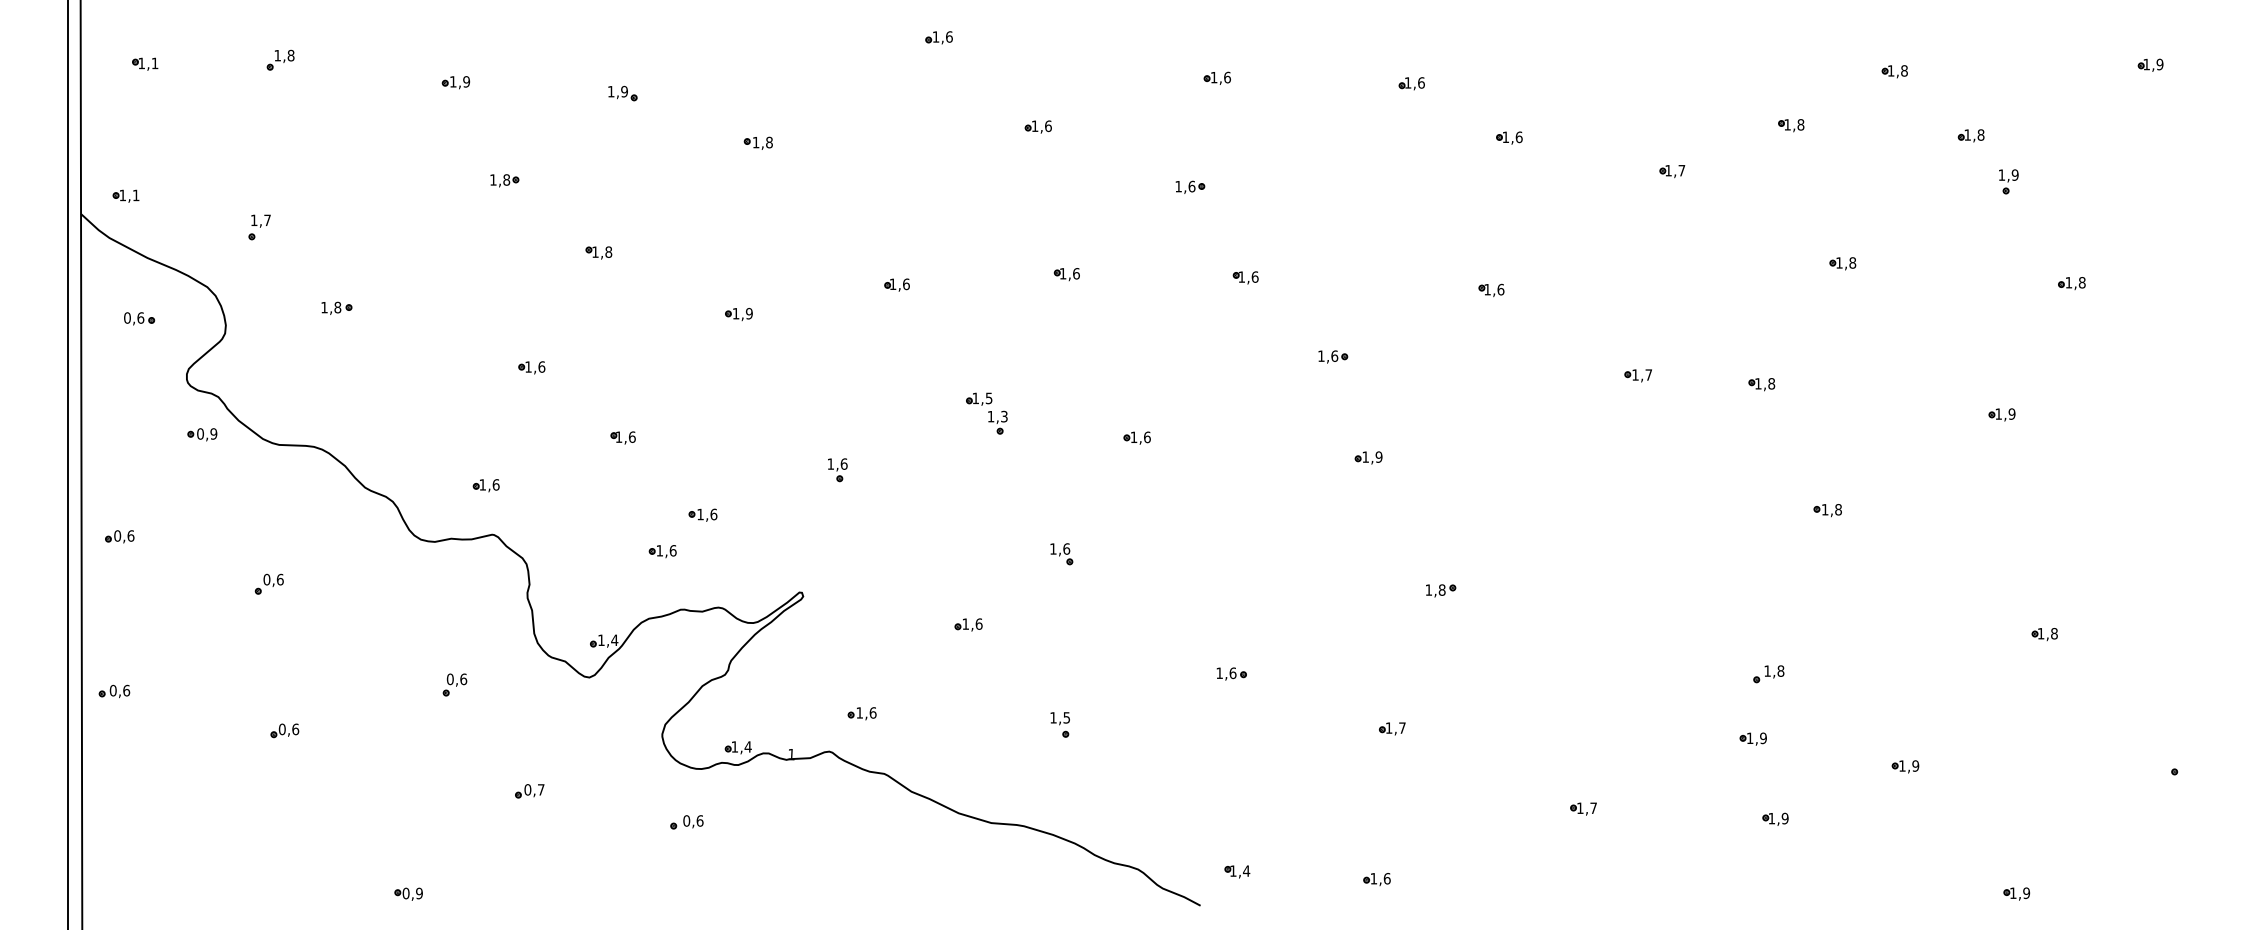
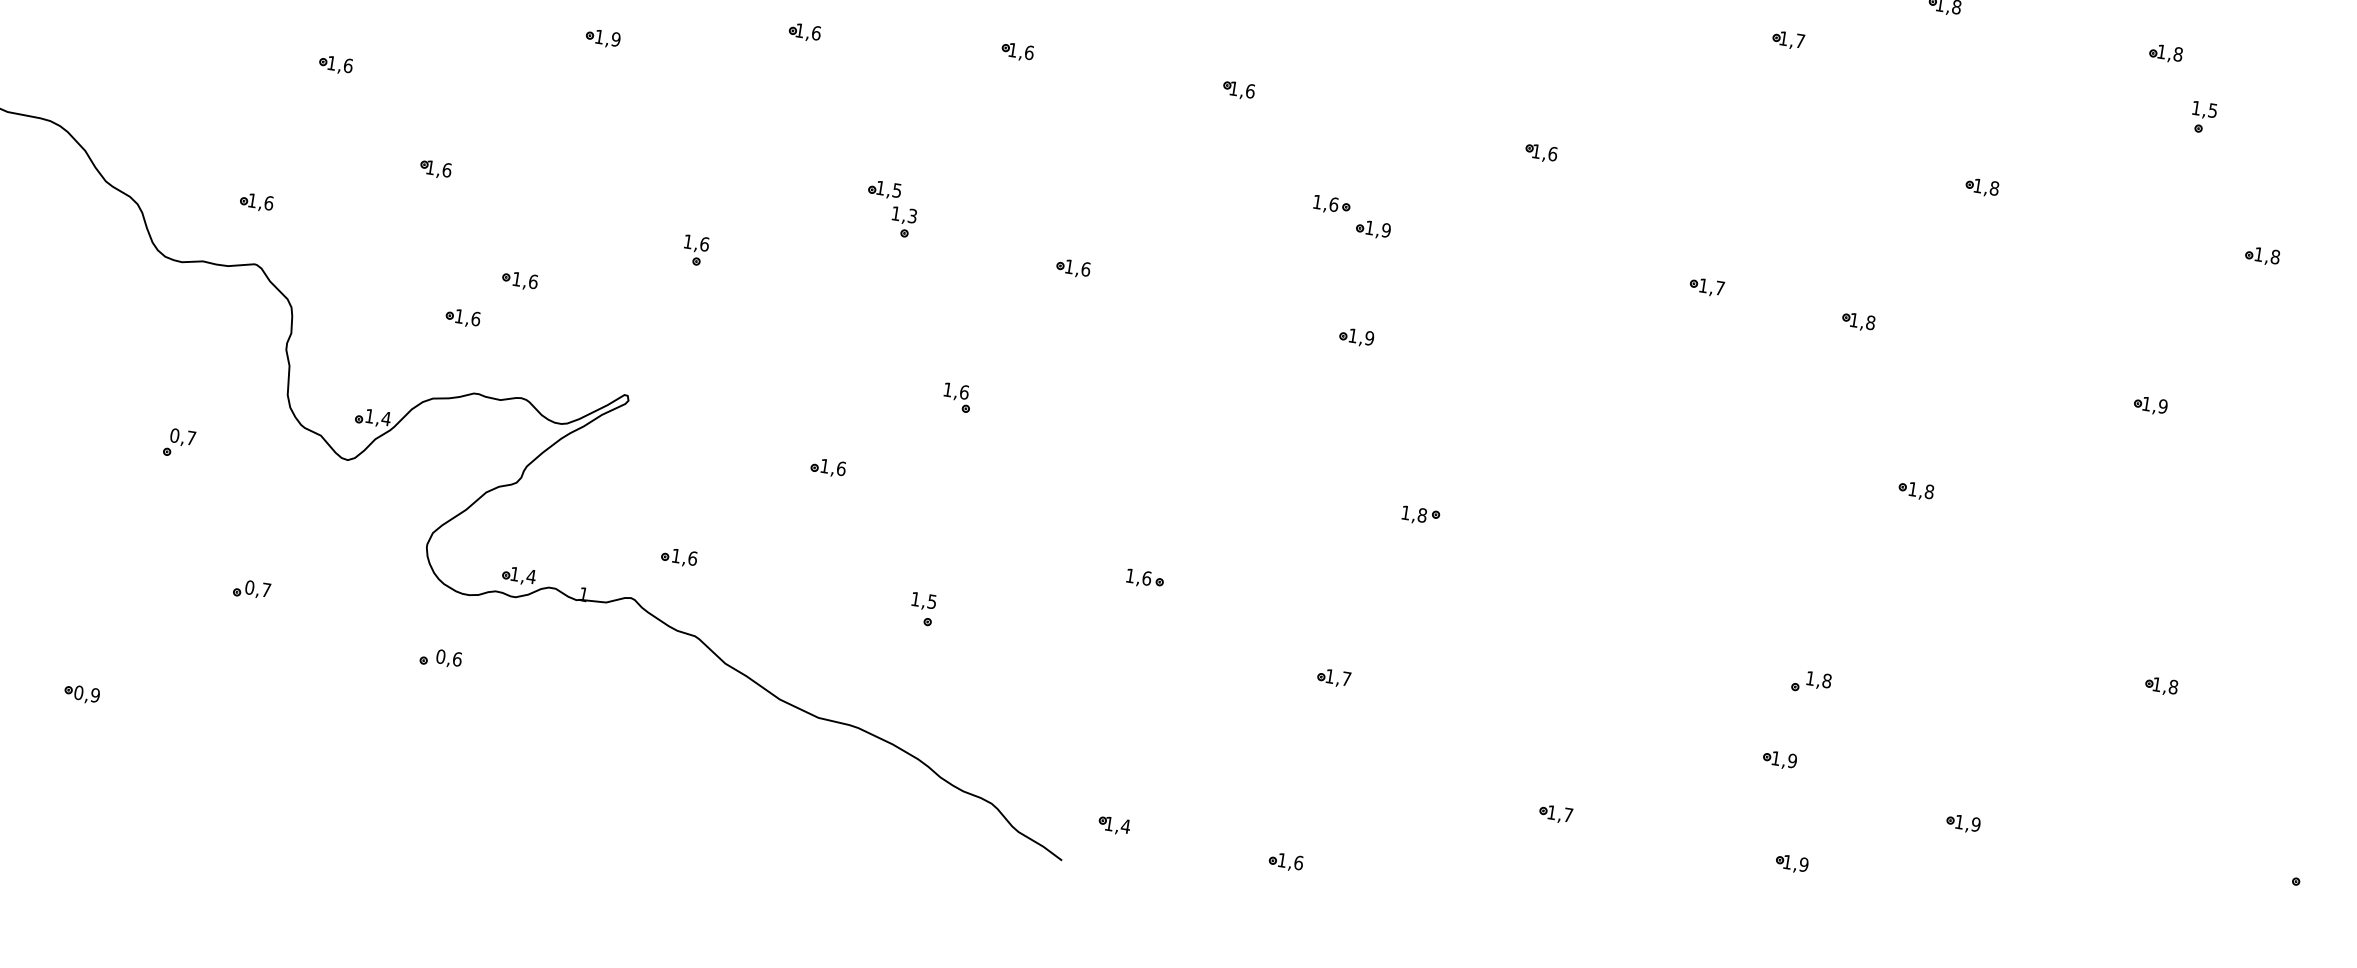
text: (2014, 174) -> (2212, 109), 1,9 -> 1,5
part: (1368, 370) -> (1373, 228), added
text: (463, 679) -> (191, 438), 0,6 -> 0,7

